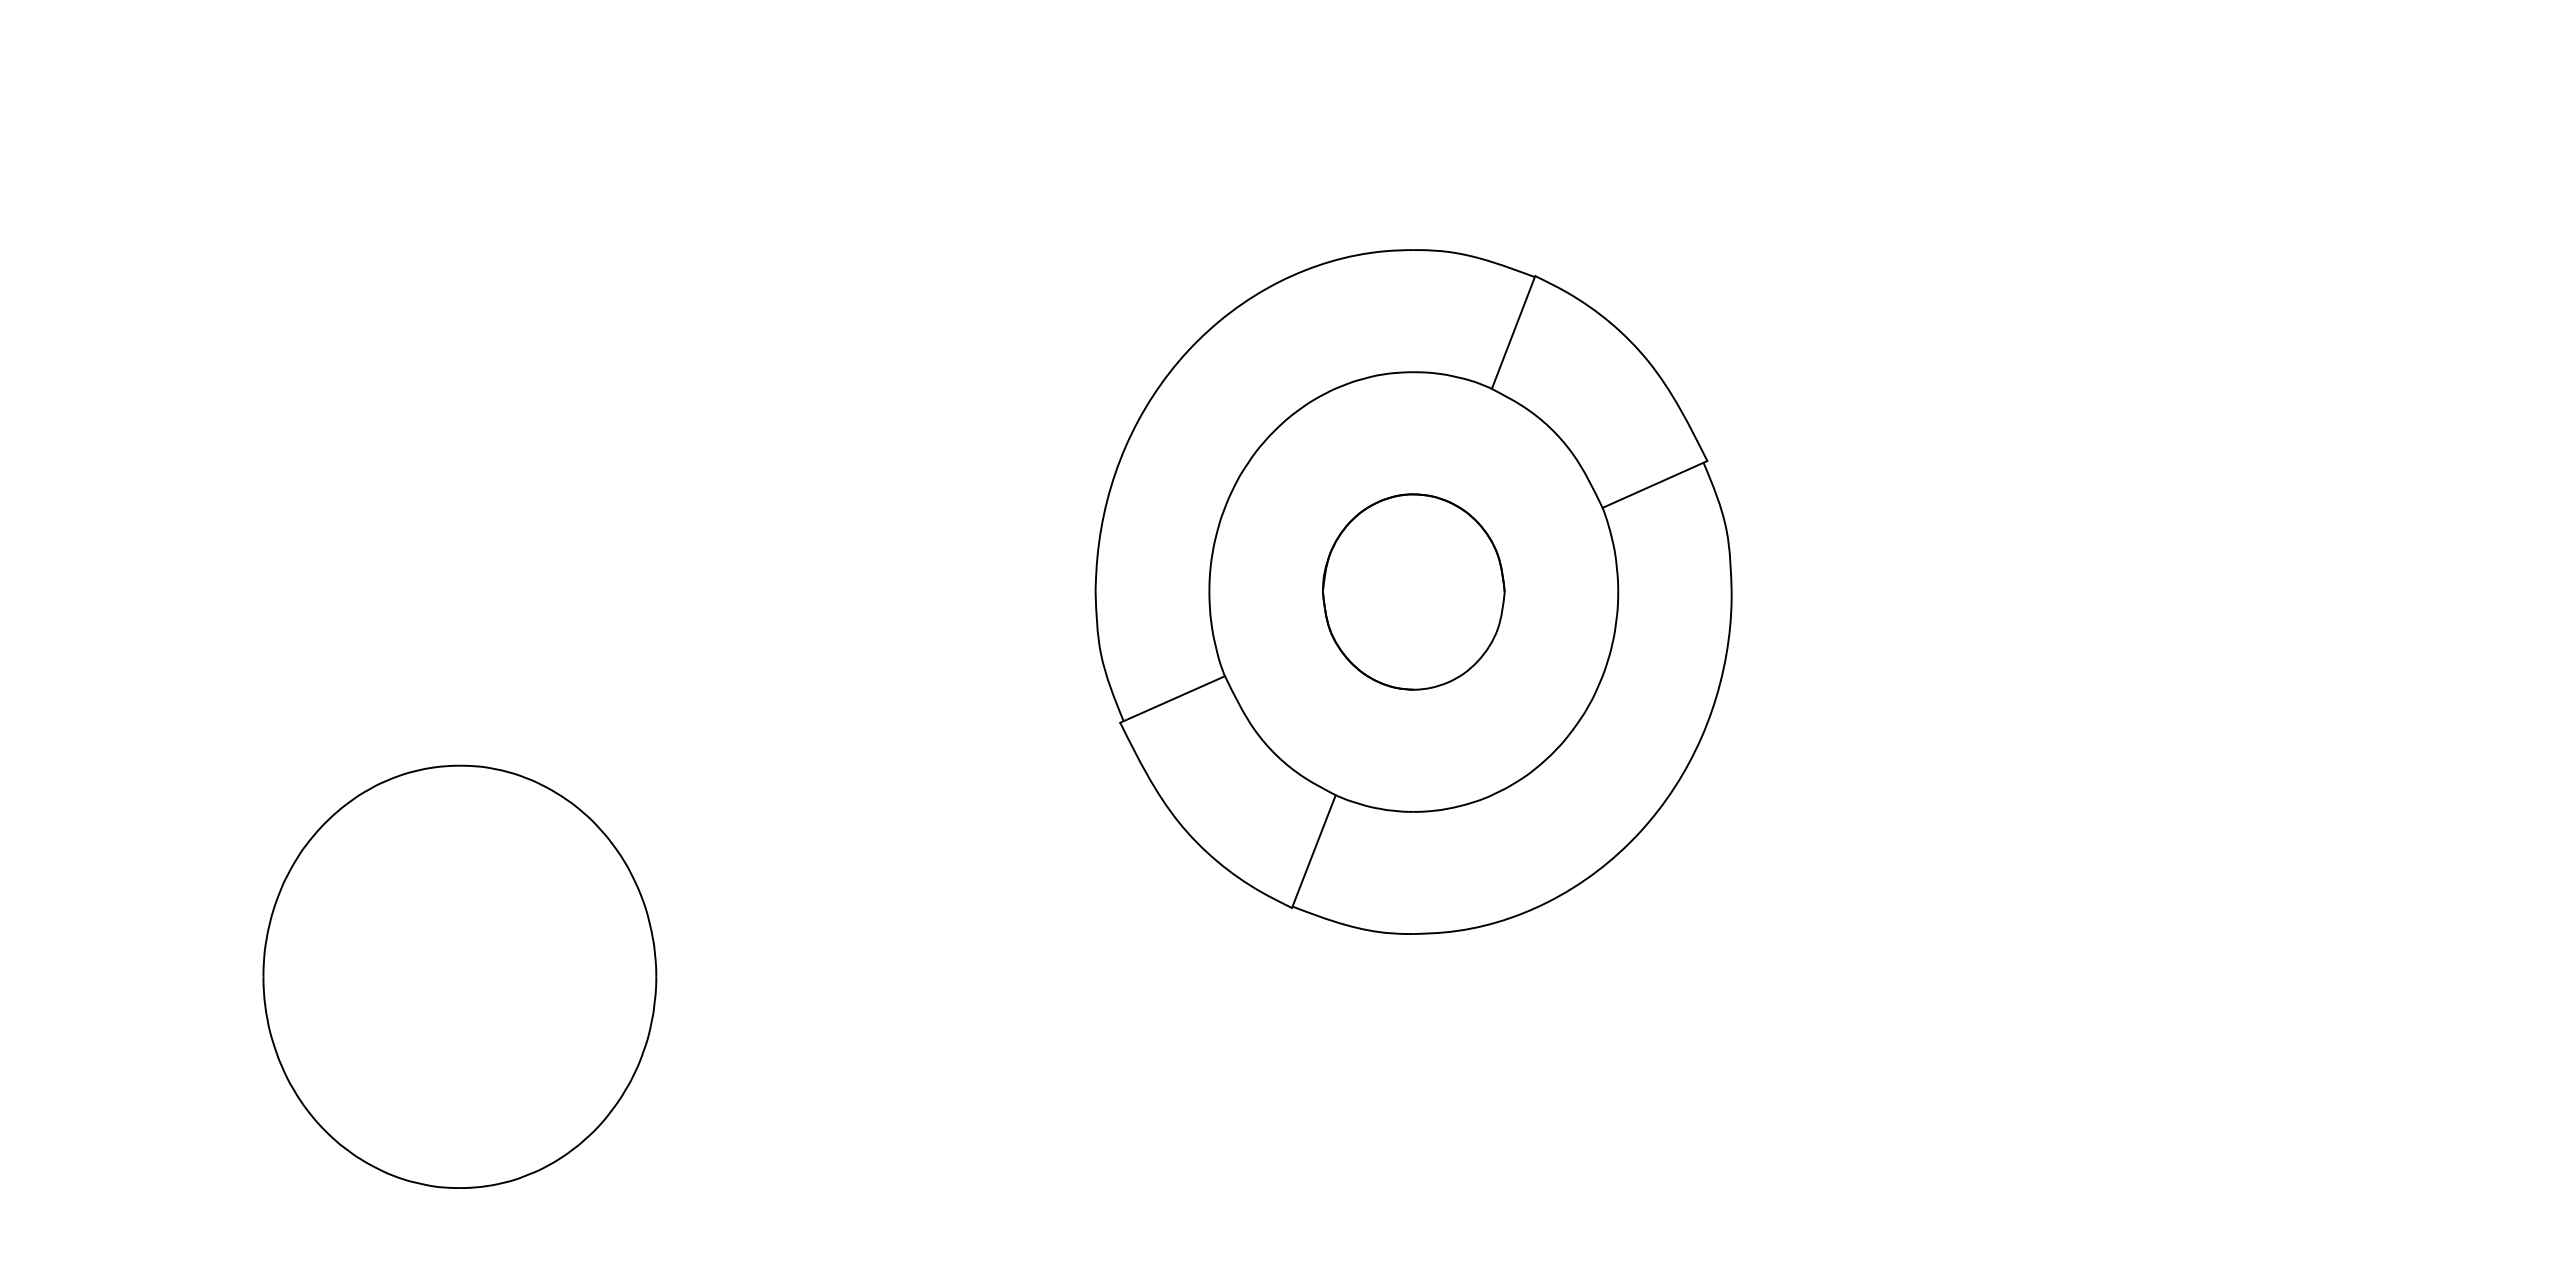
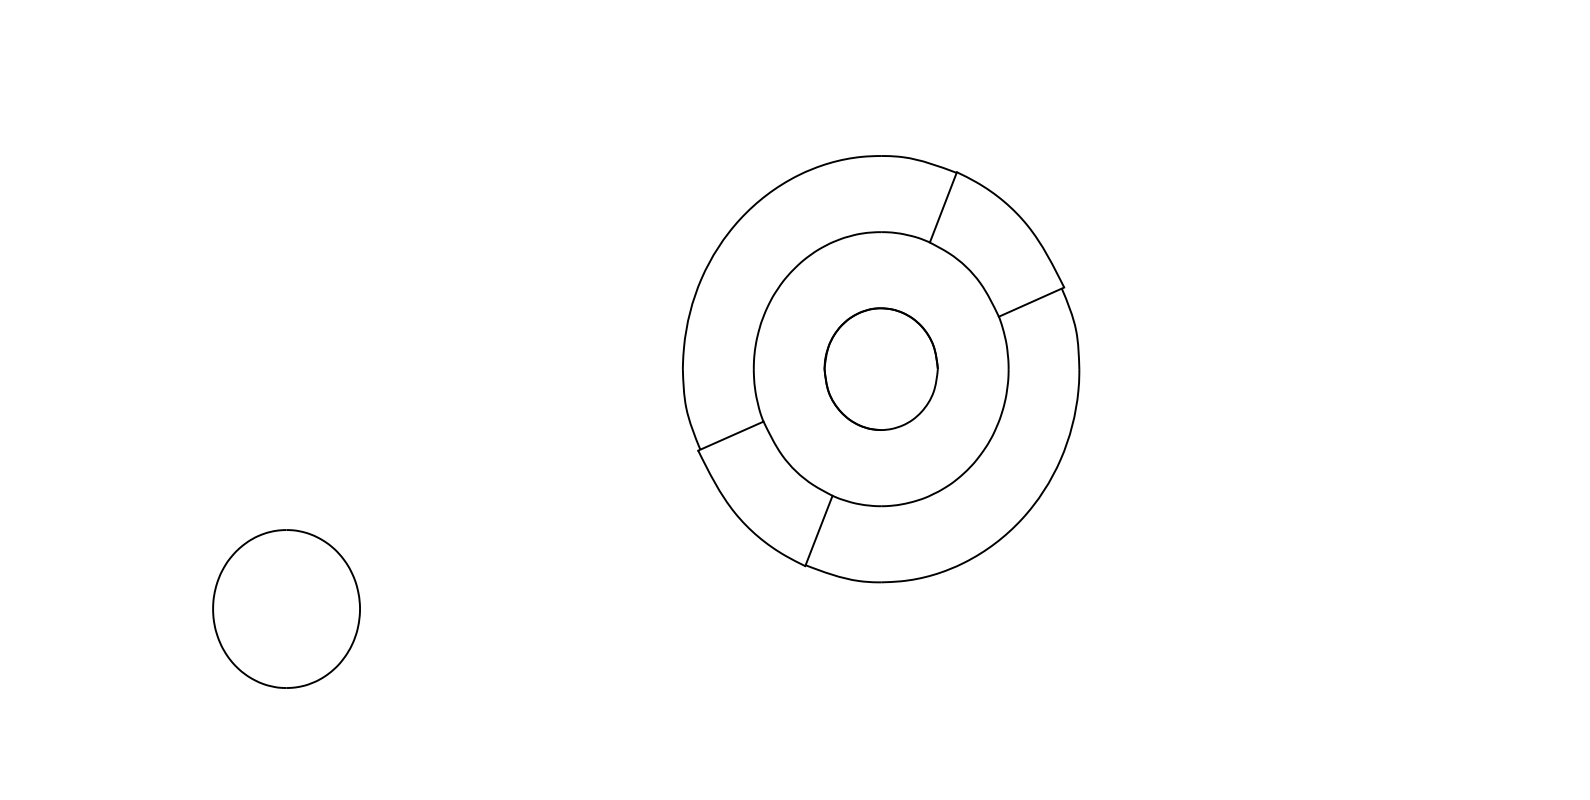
part: (459, 975) -> (286, 608), size x0.6

